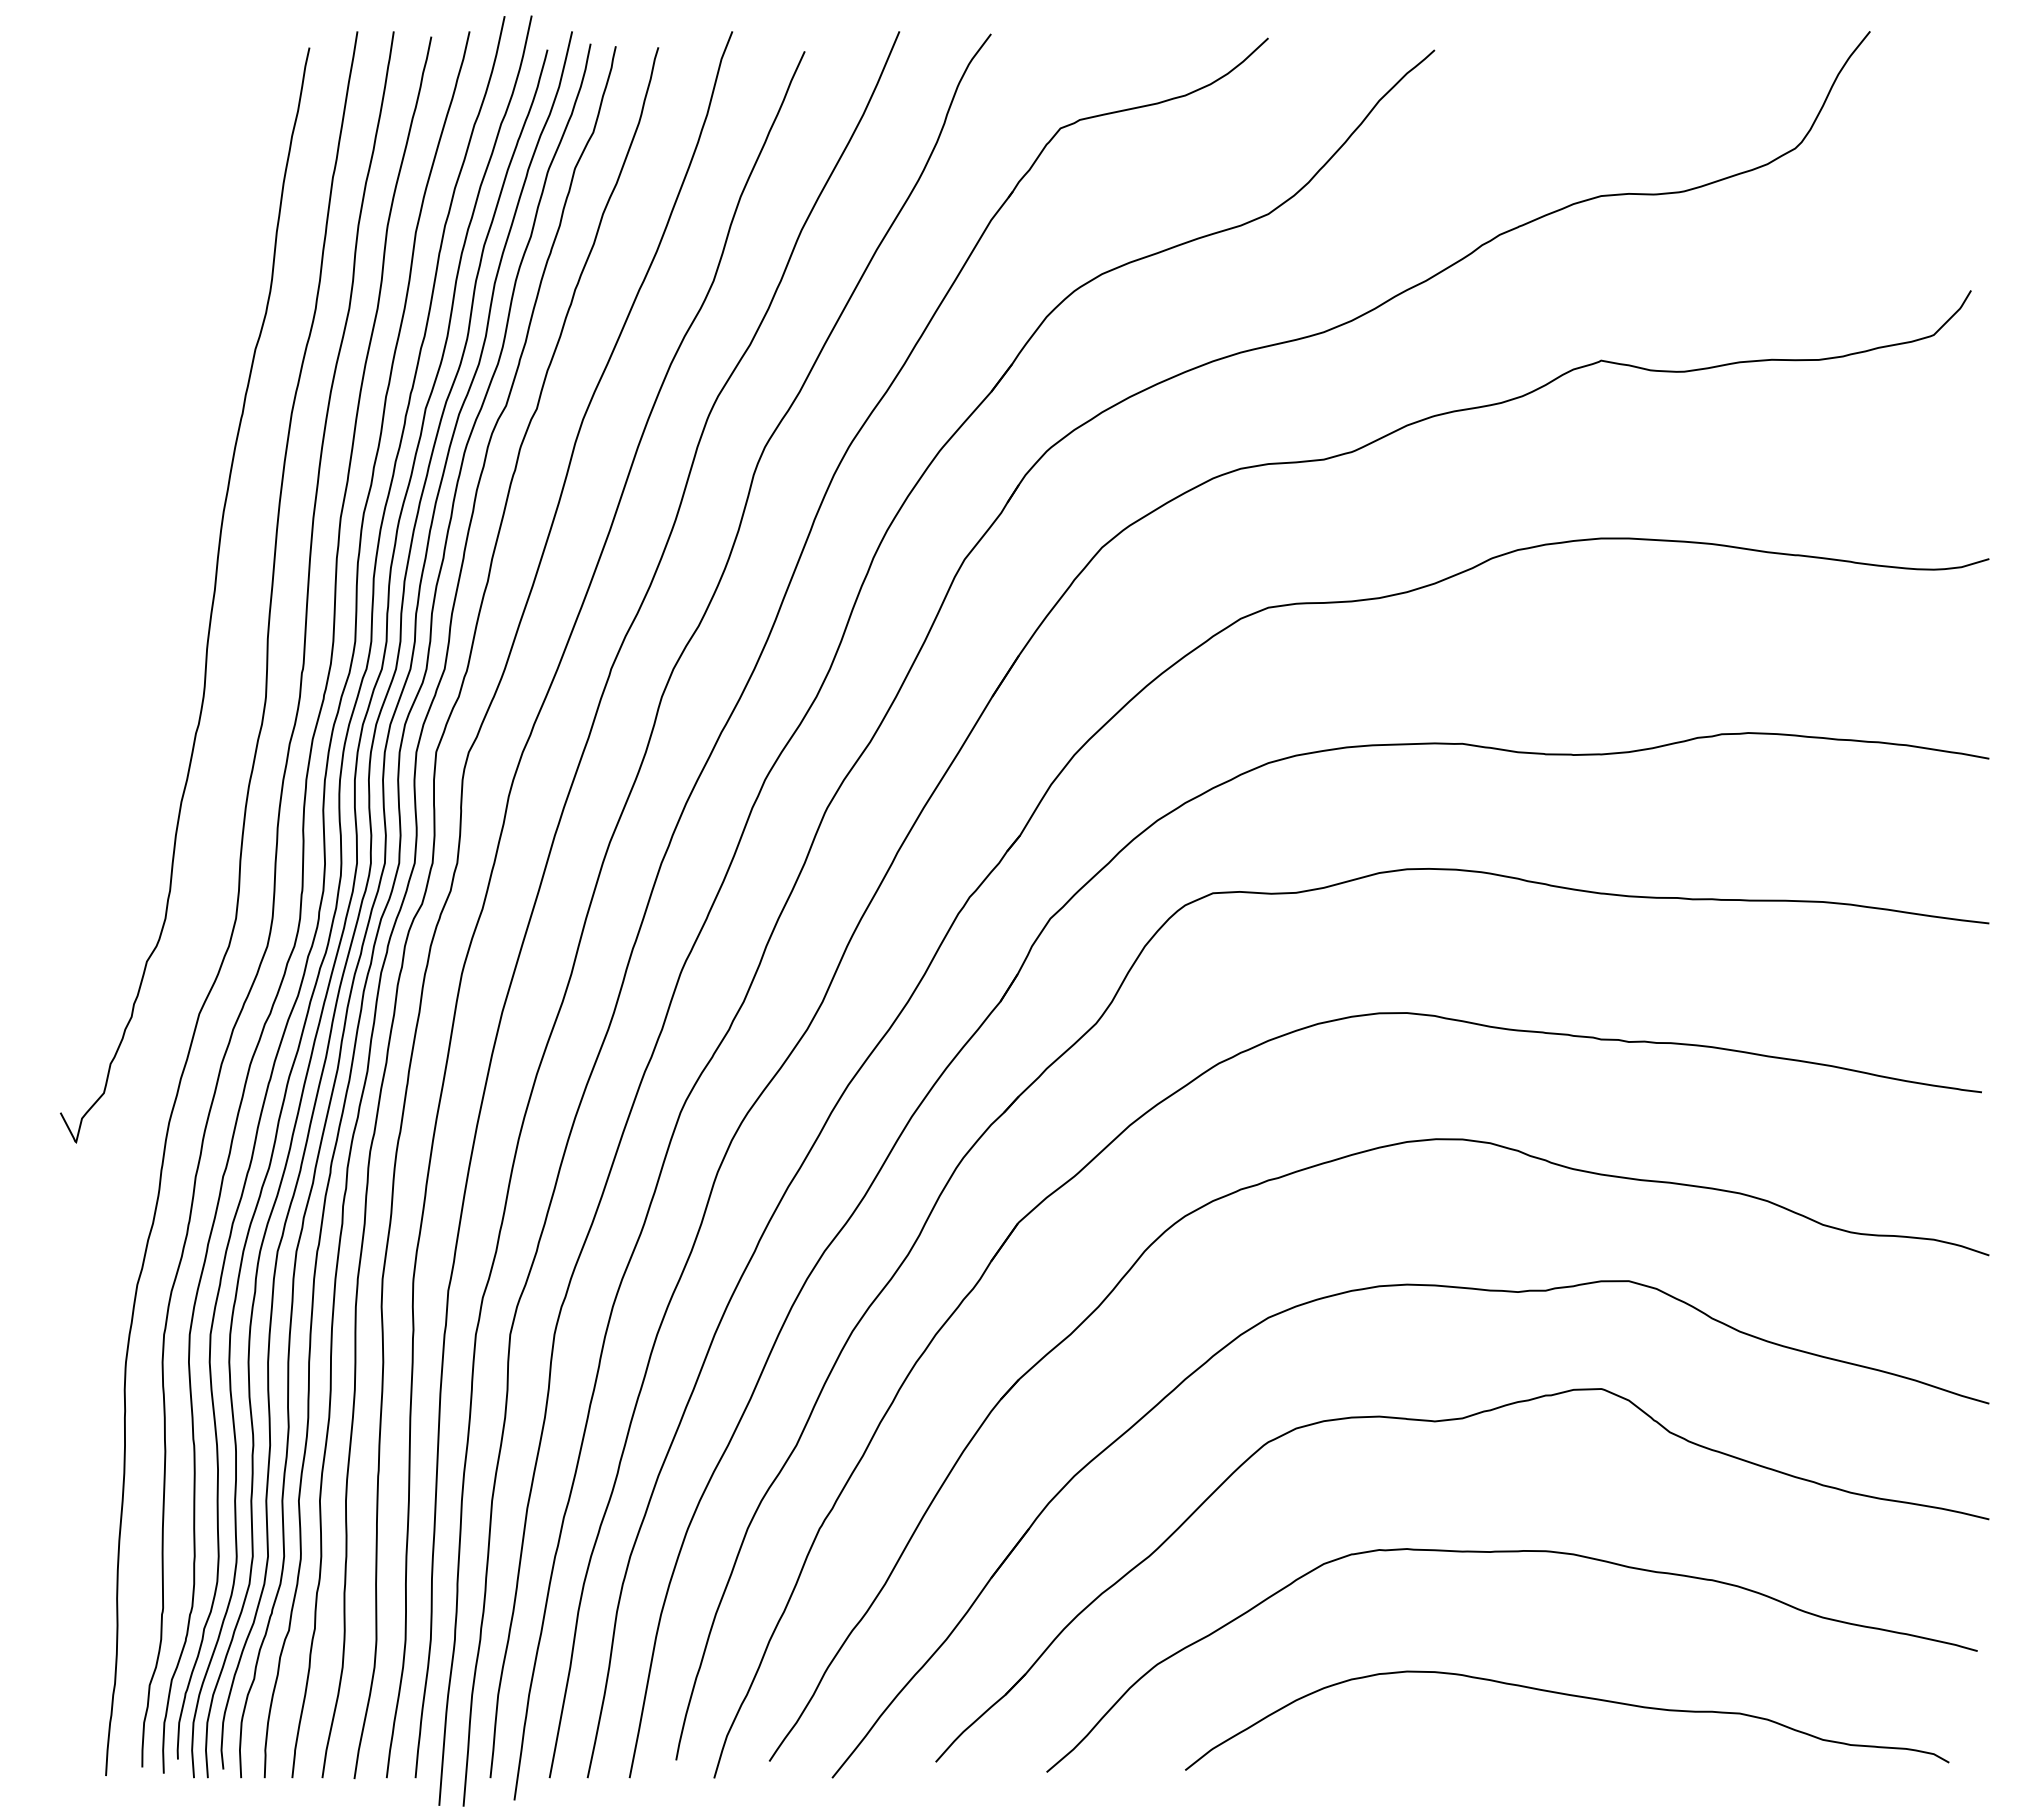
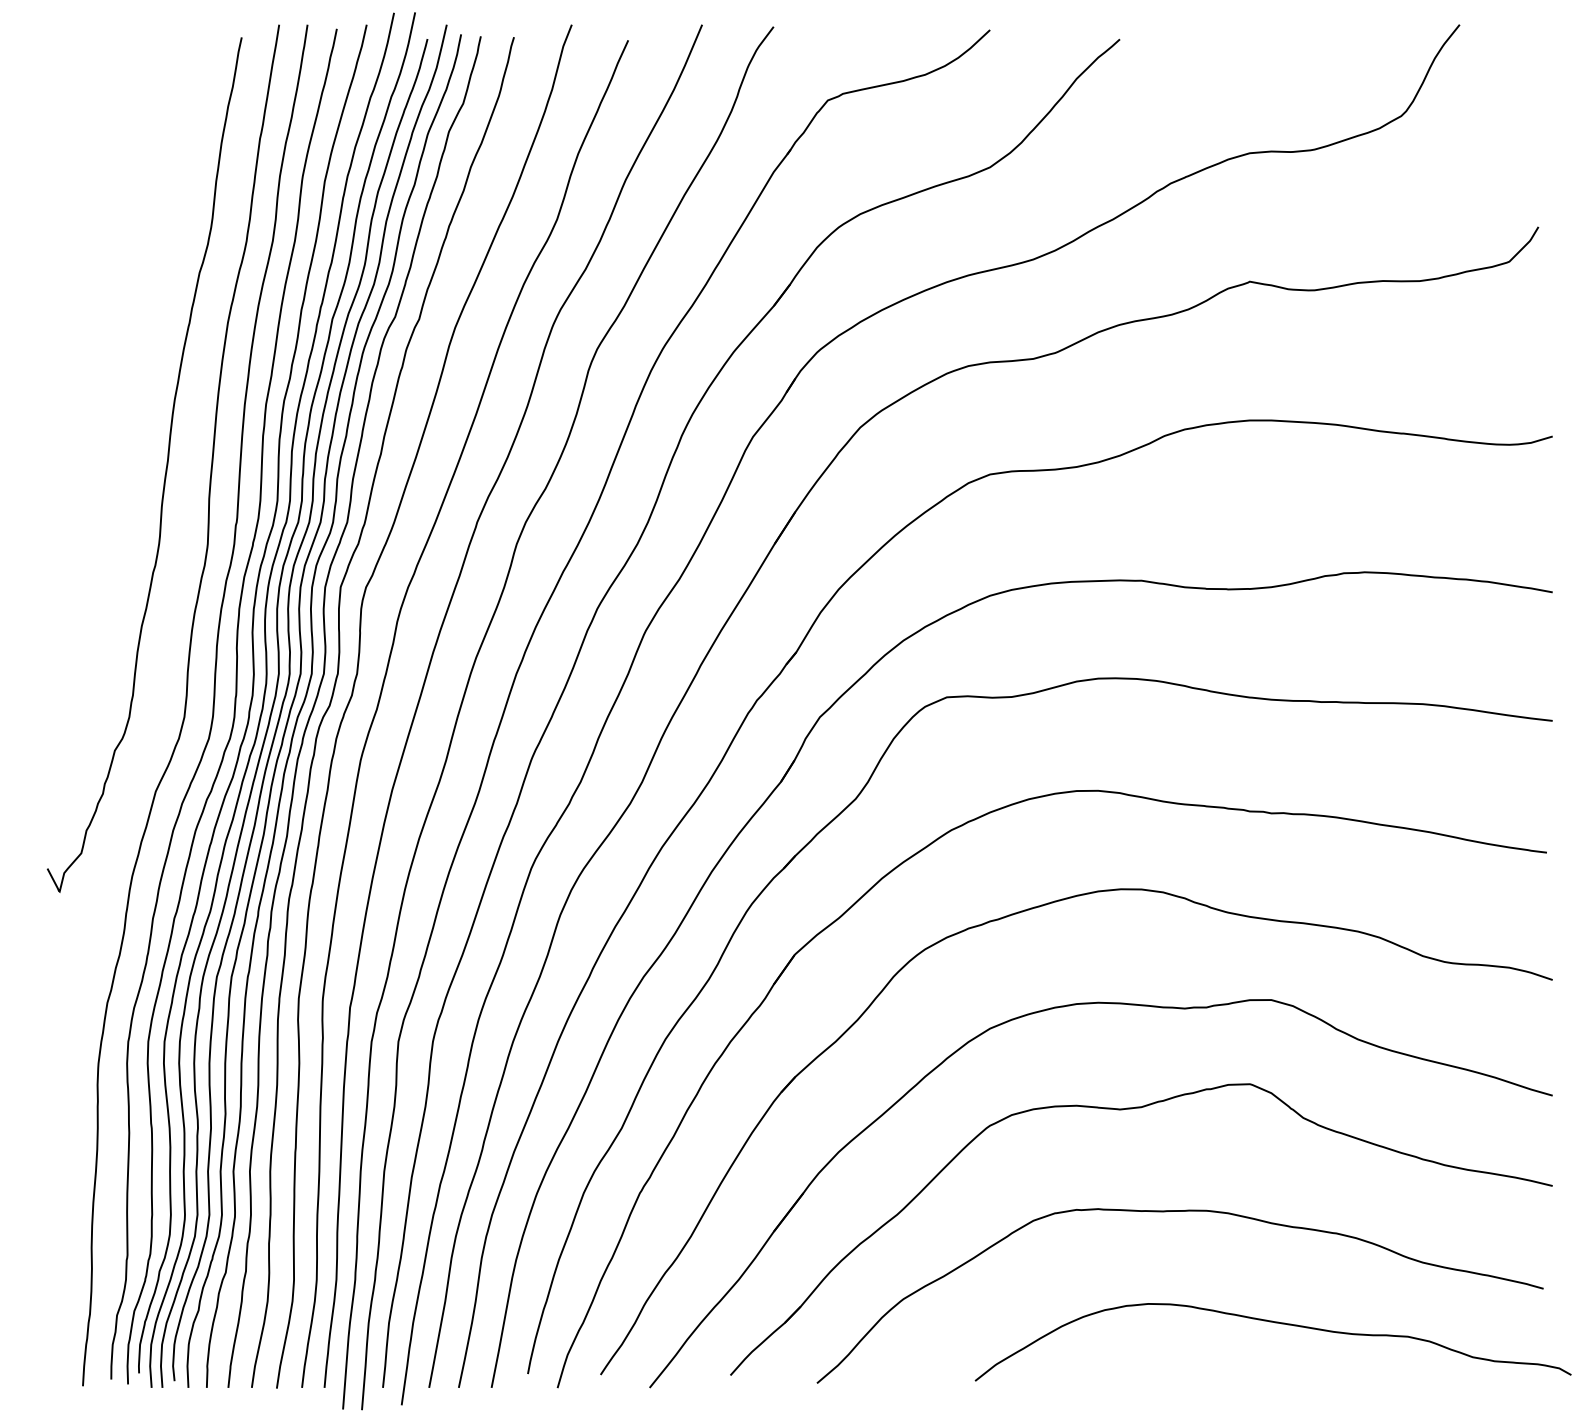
curve: (1571, 1696) -> (1276, 1323), moved

